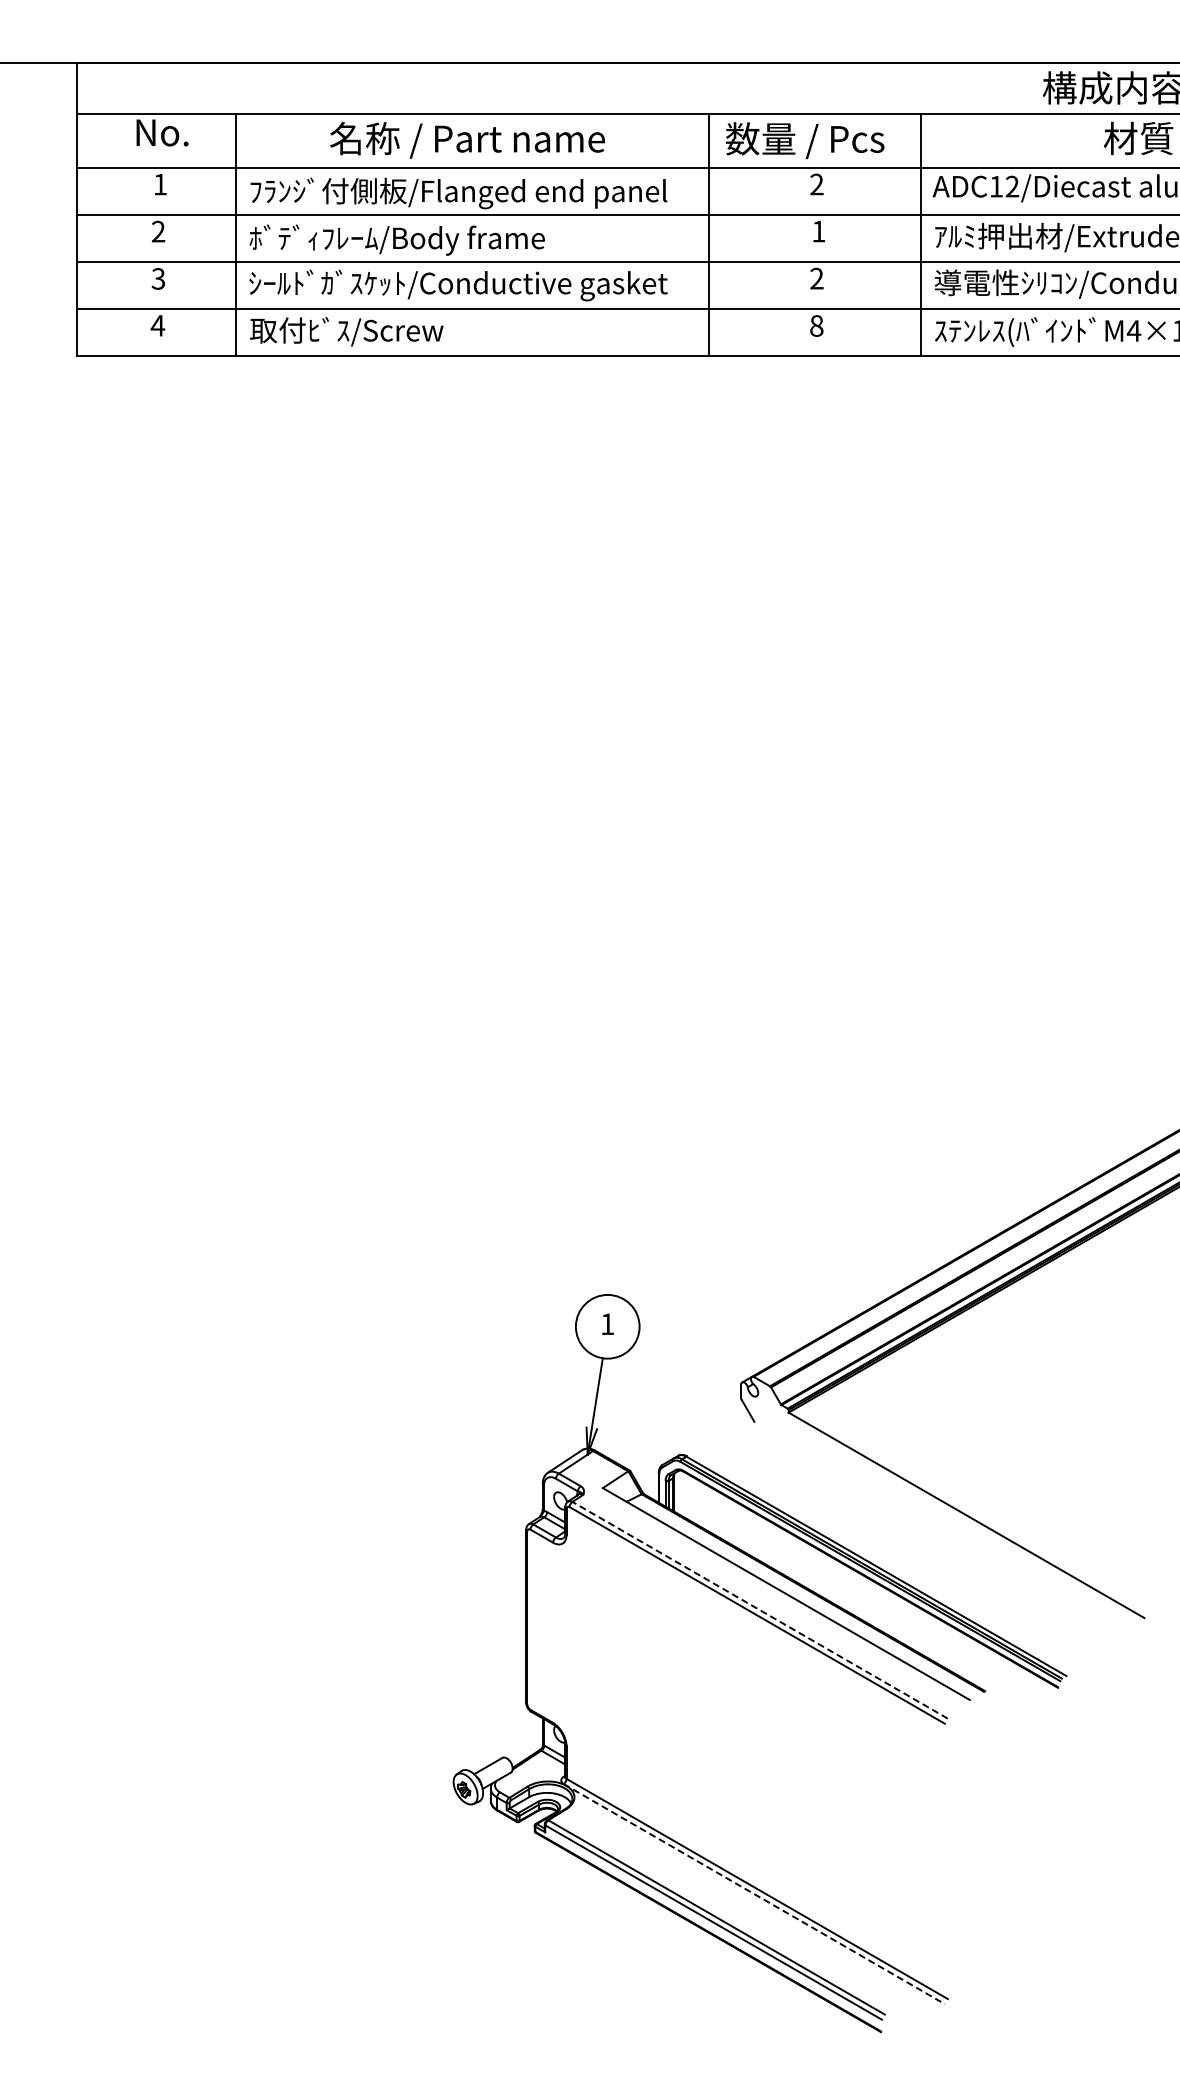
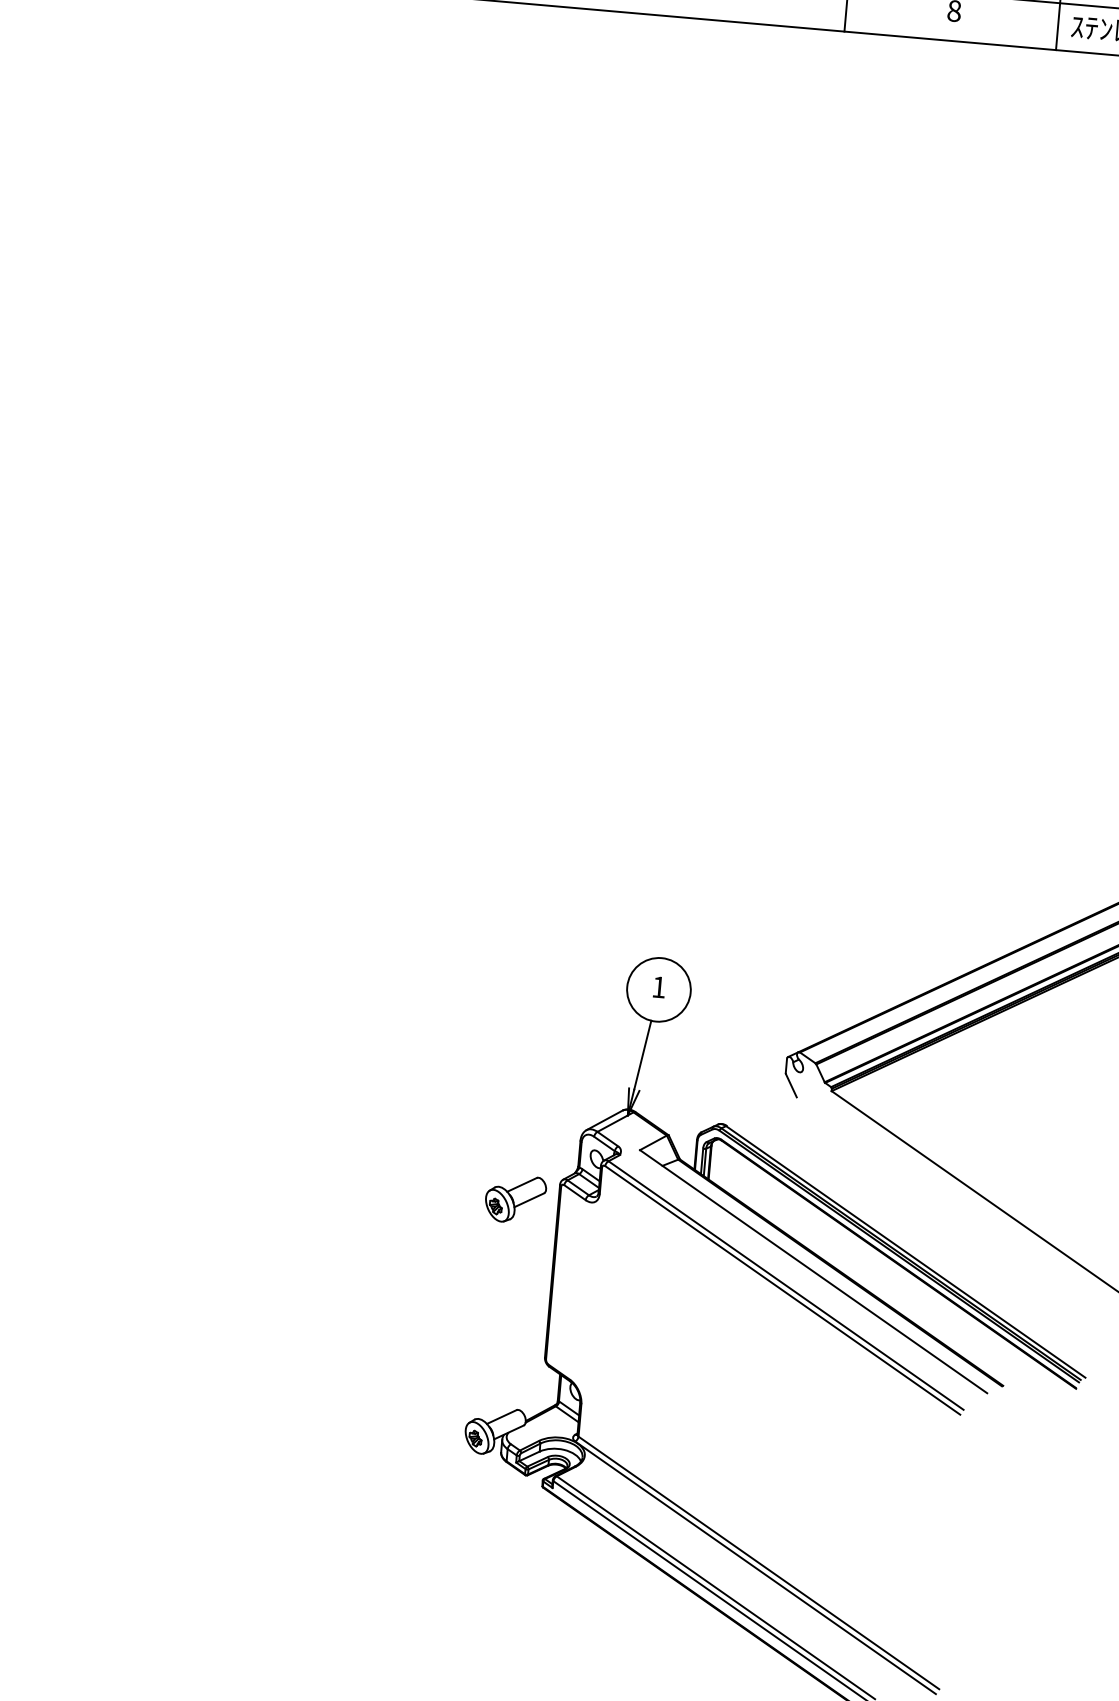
part: (482, 1547) -> (514, 1198), added
line: (760, 1610) -> (786, 1285), dashed -> solid
line: (754, 1894) -> (755, 1568), dashed -> solid

